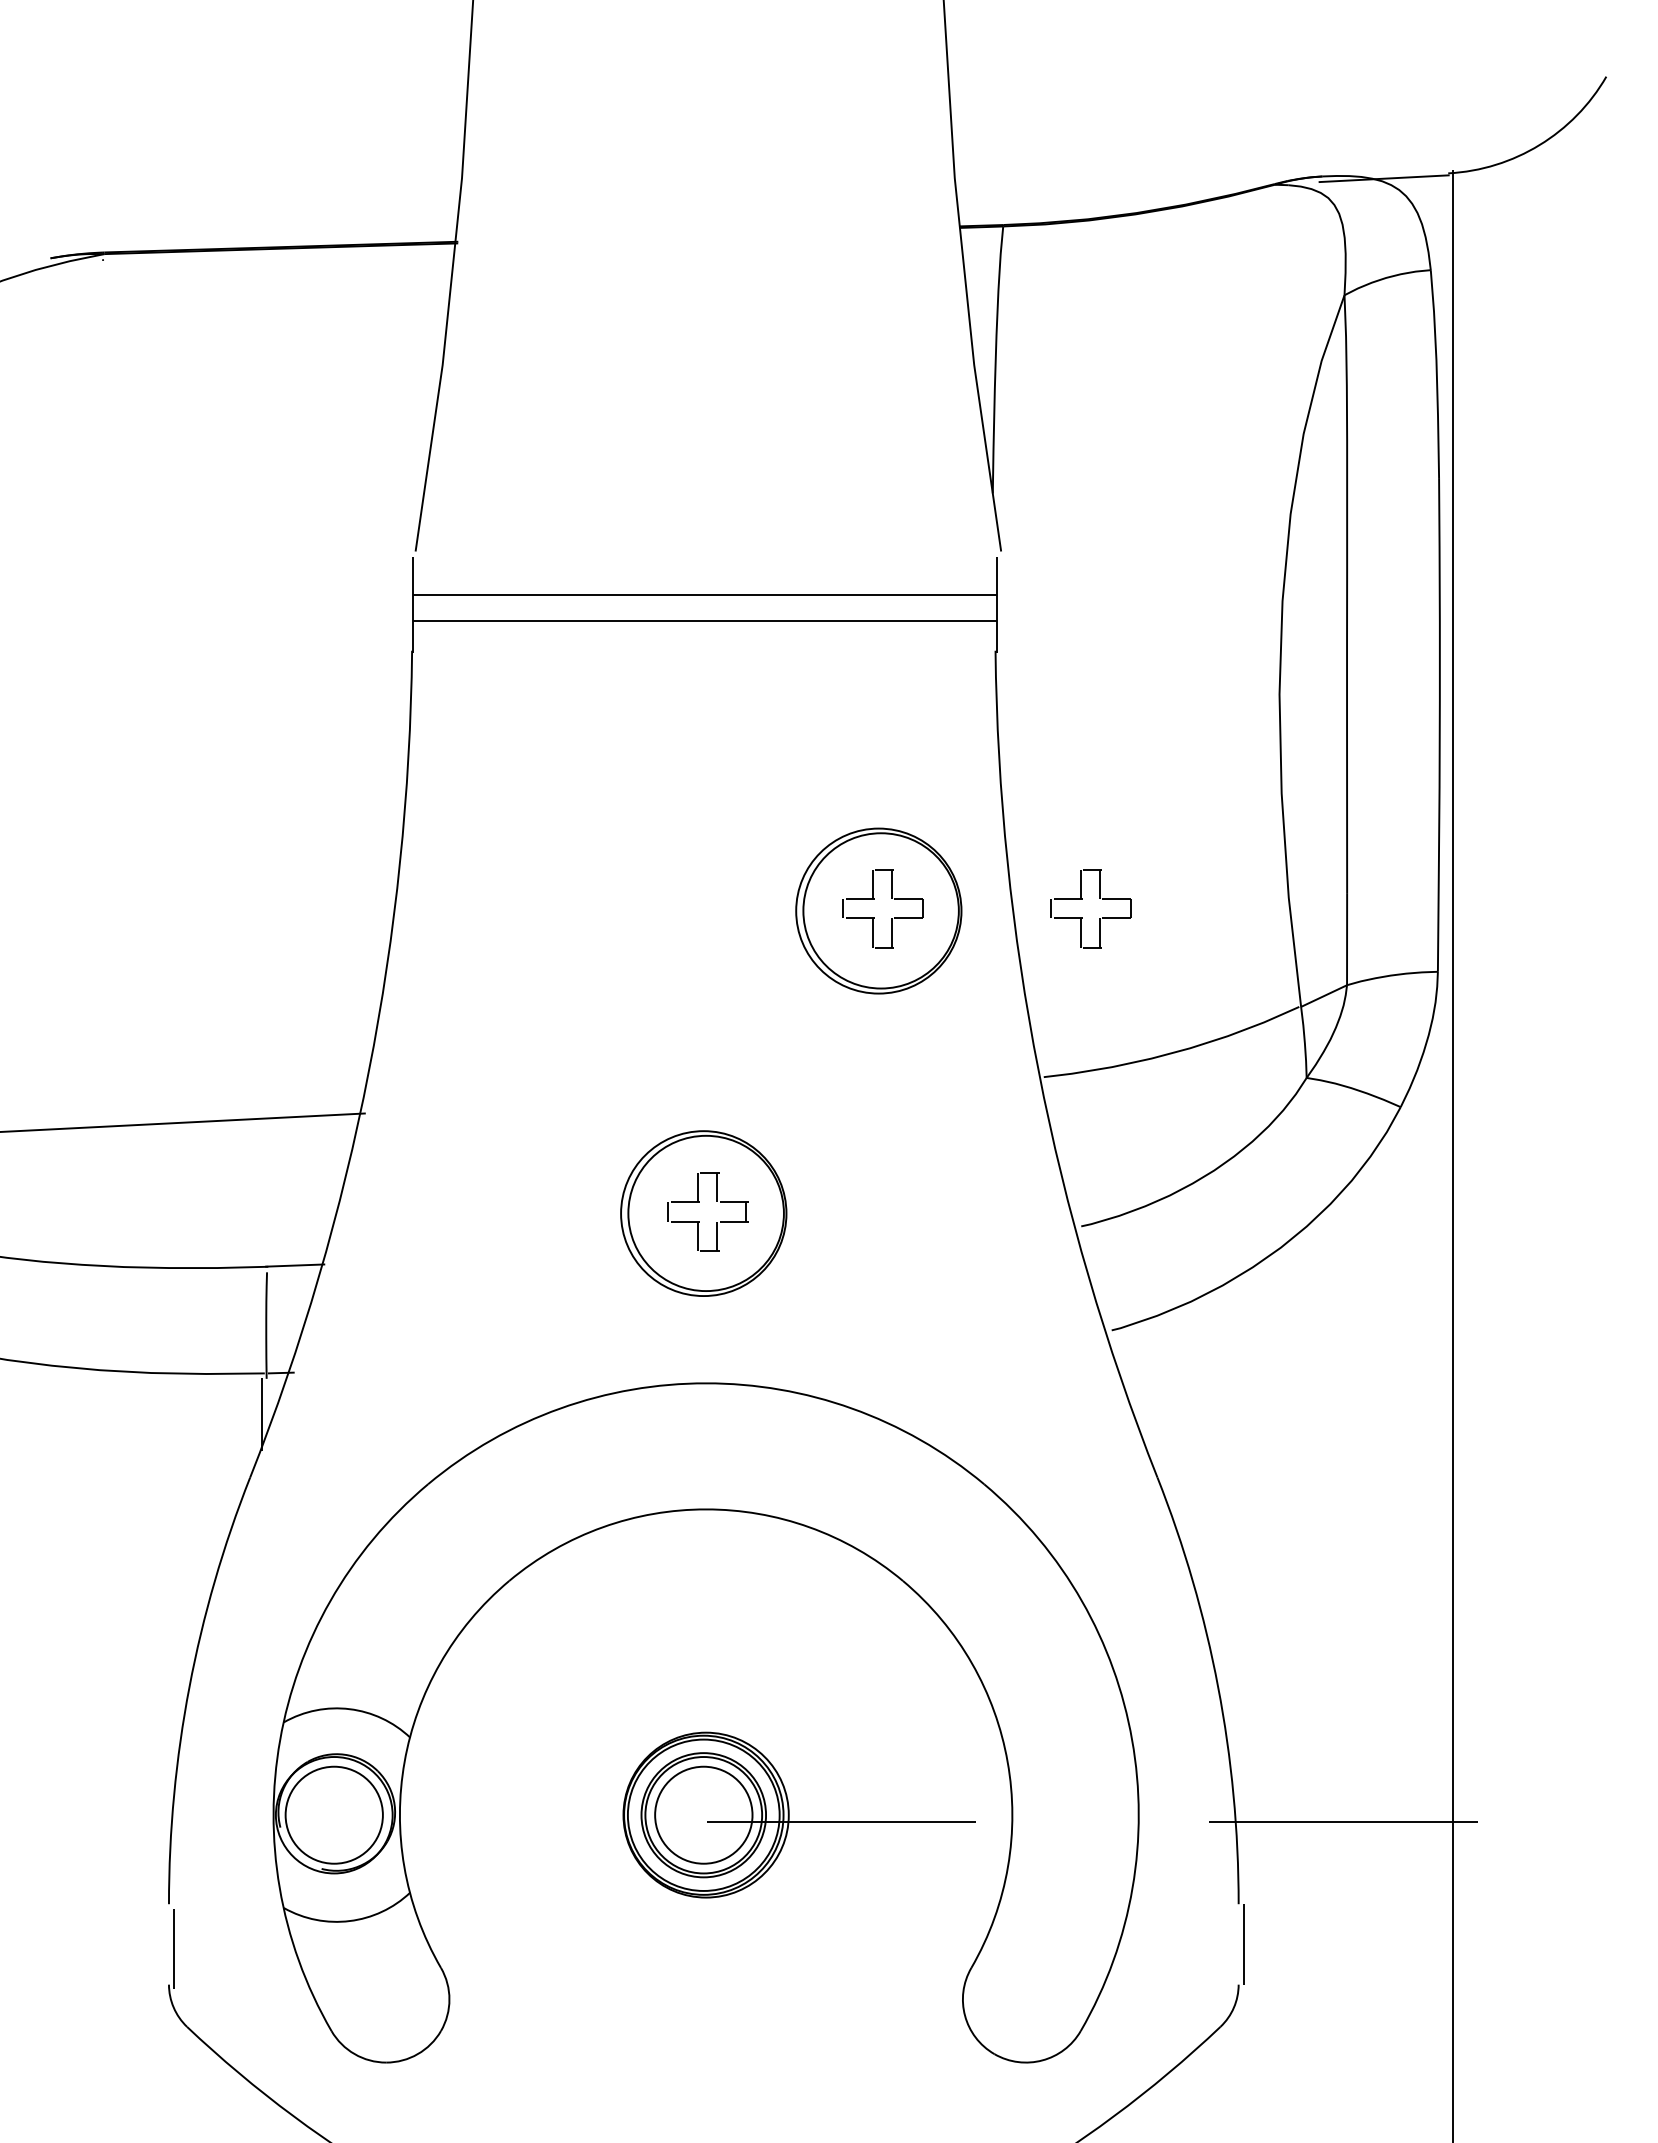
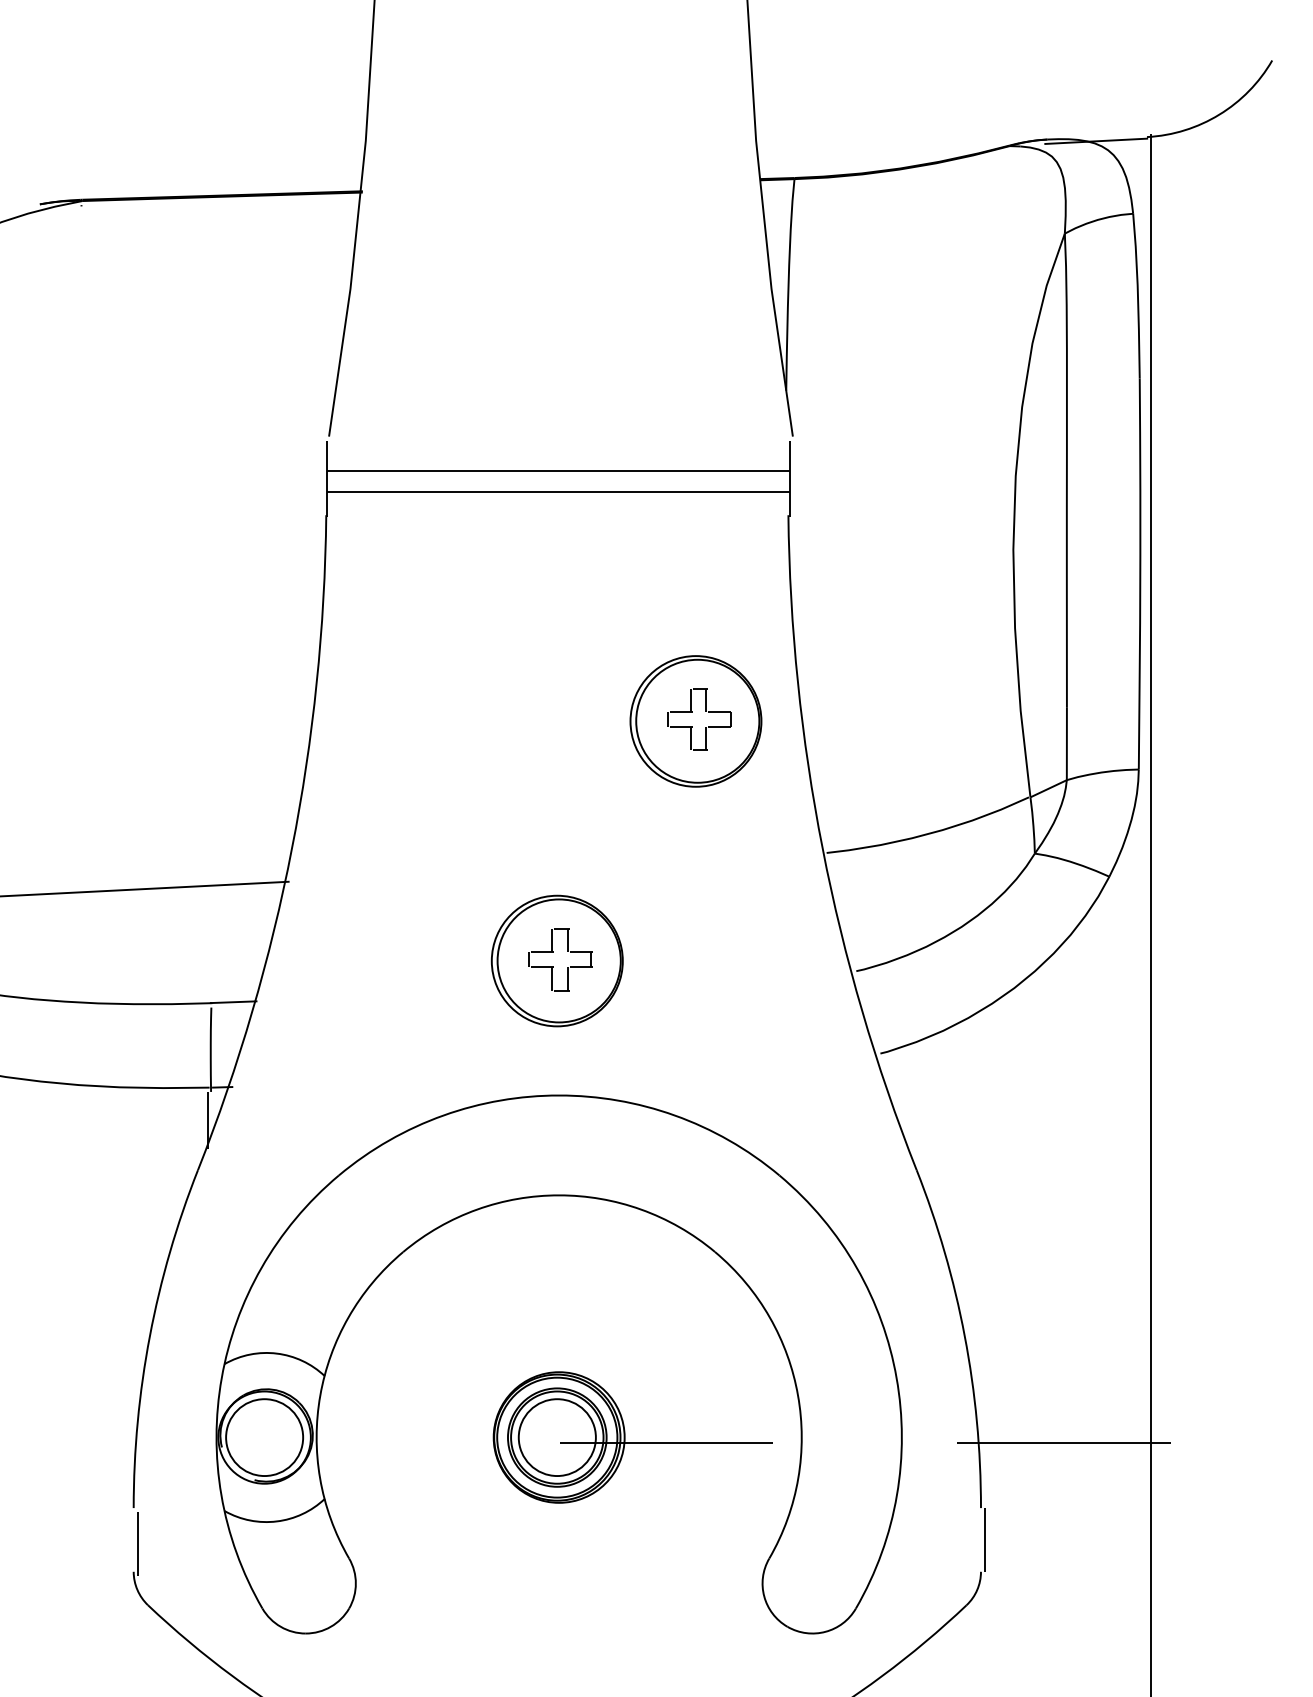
part: (1082, 899) -> (857, 712), removed

